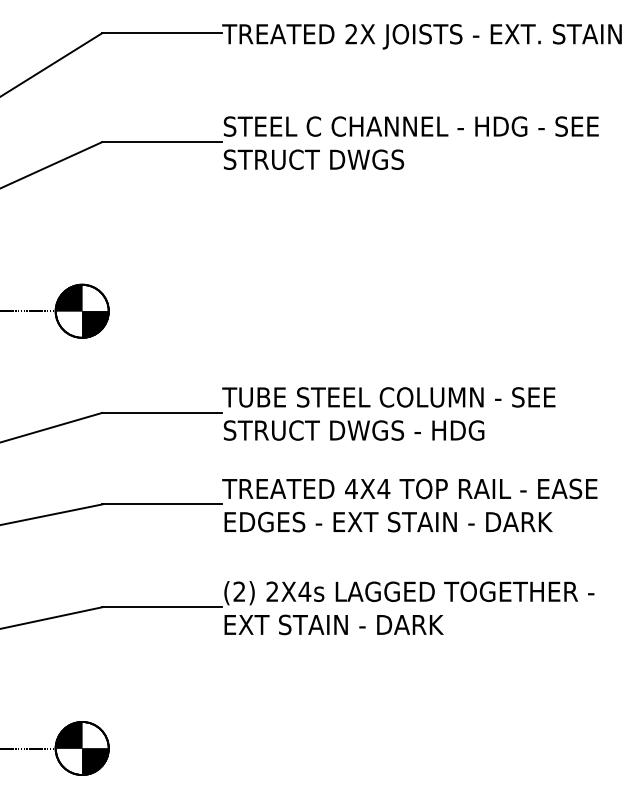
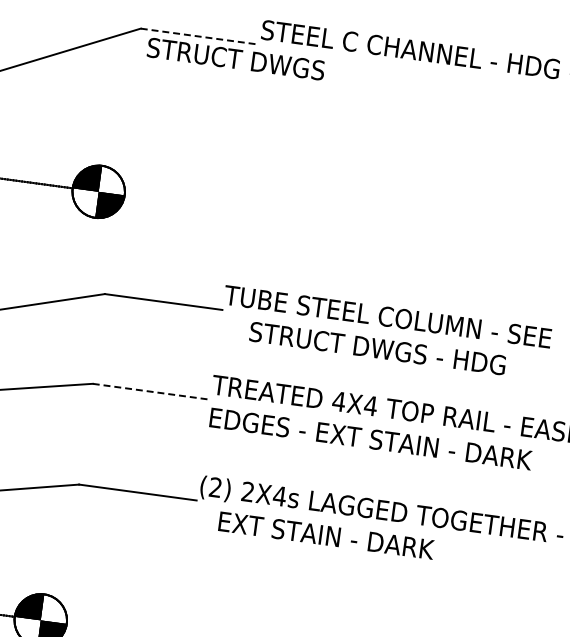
line: (162, 142) -> (199, 37), solid -> dashed
text: (313, 159) -> (235, 58), moved
text: (353, 430) -> (377, 348), moved
line: (162, 504) -> (151, 391), solid -> dashed
text: (333, 624) -> (326, 535), moved

